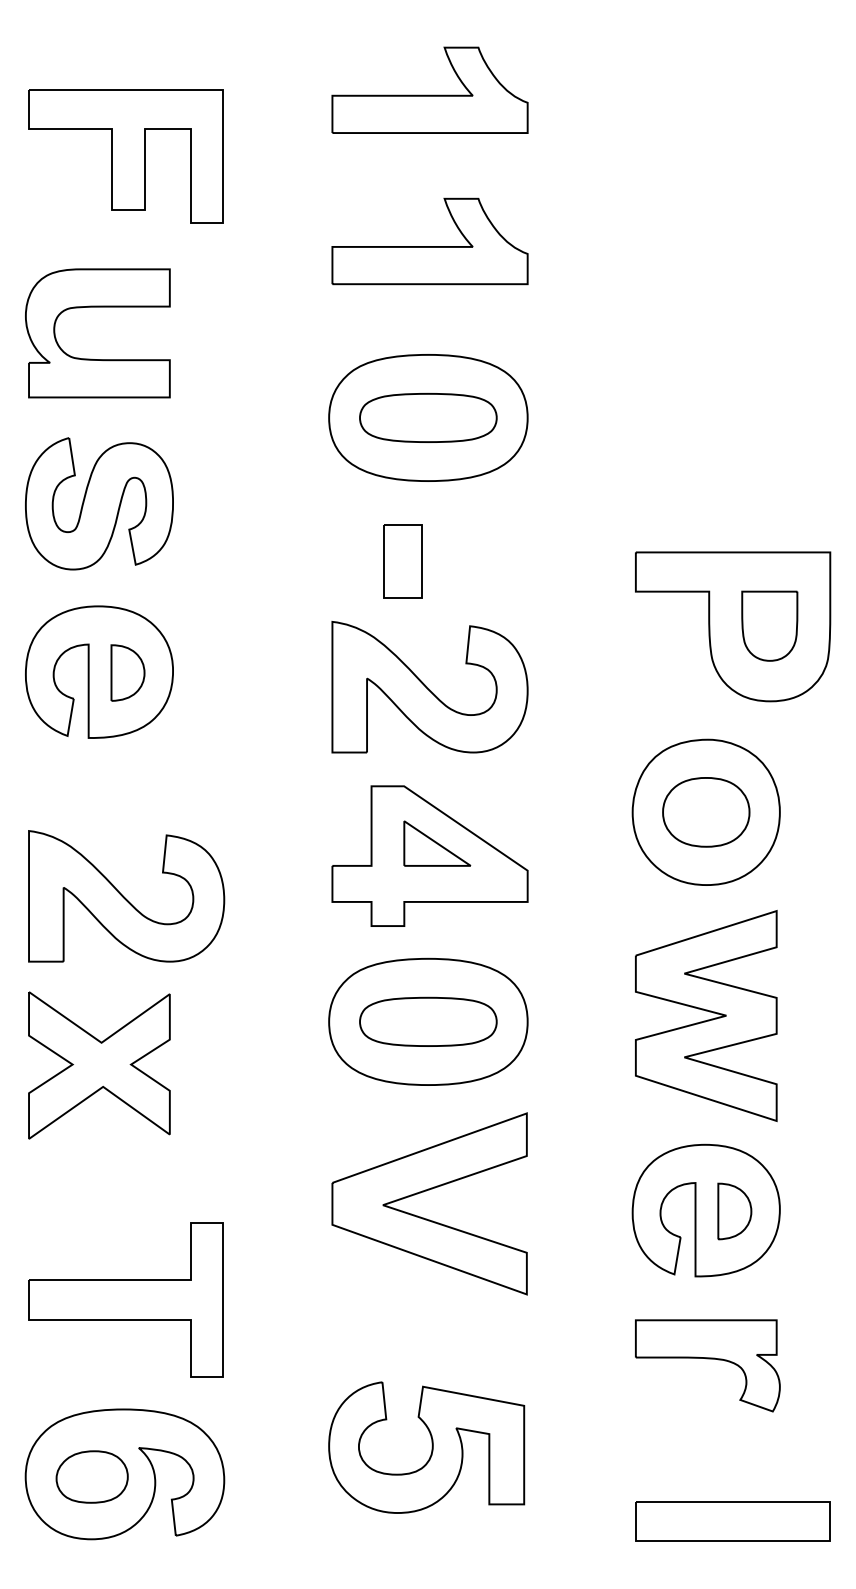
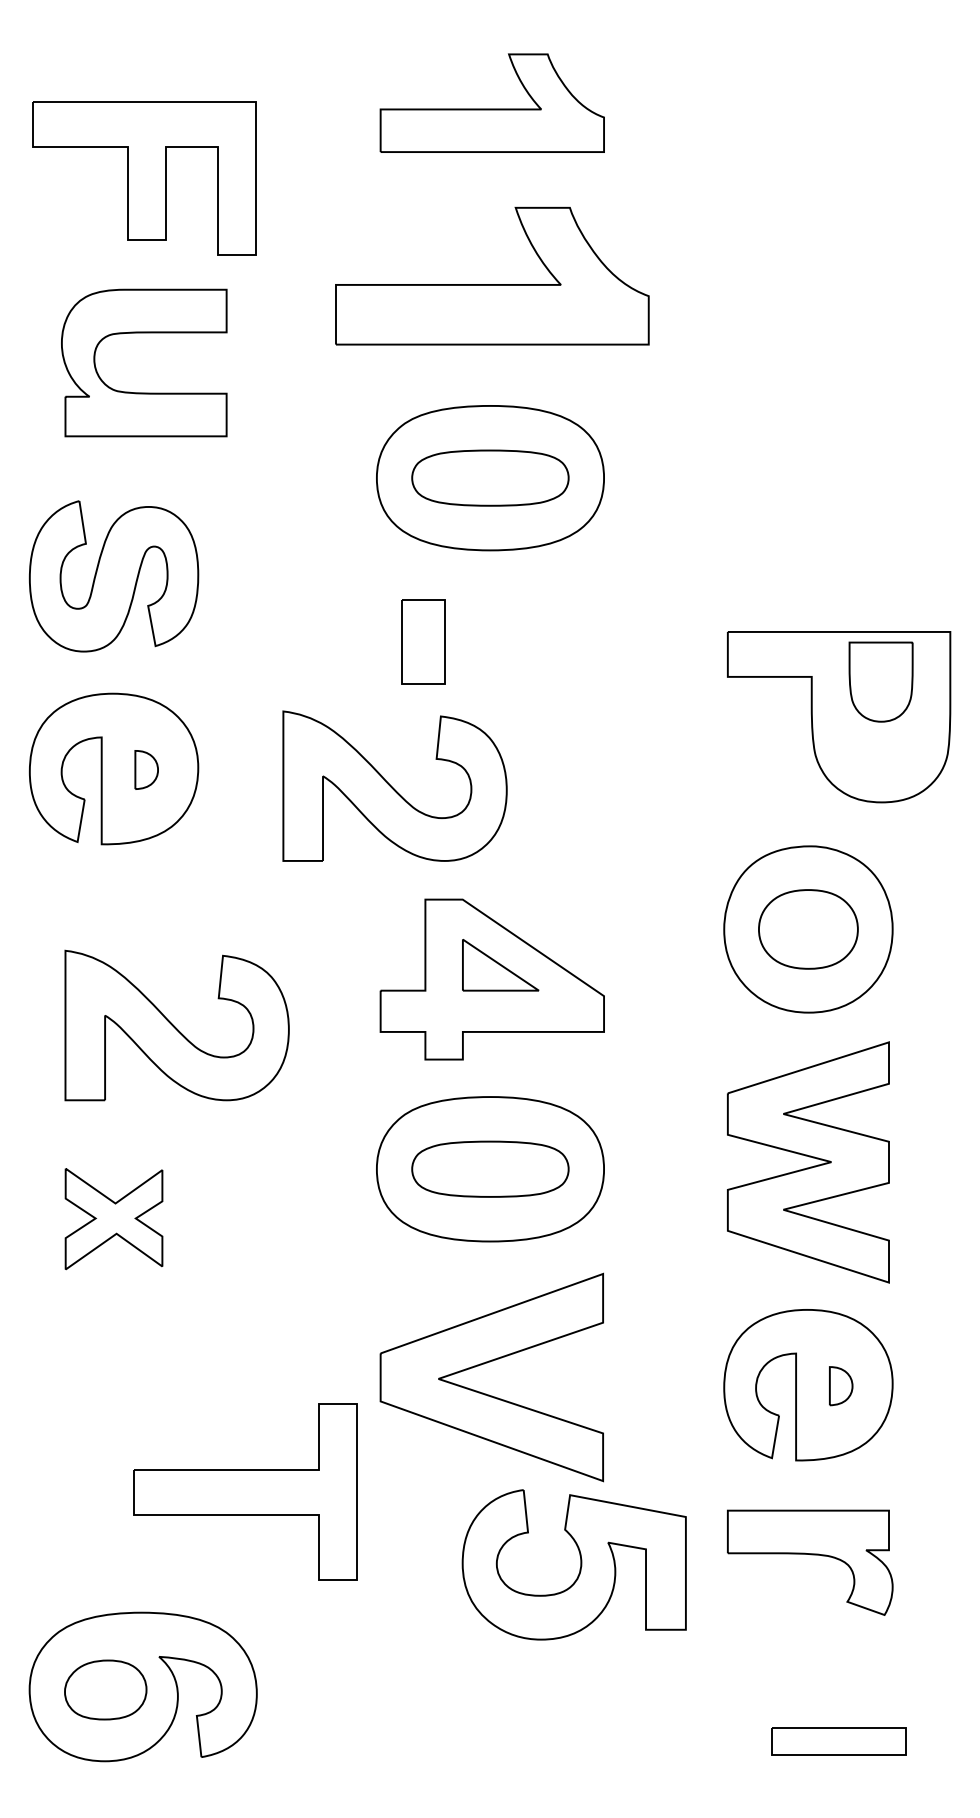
part: (429, 241) -> (491, 276), size x1.4
part: (91, 358) -> (136, 391), moved
part: (402, 561) -> (423, 642), moved
part: (769, 625) -> (880, 681), moved
part: (127, 672) -> (146, 769), size x0.6
part: (429, 687) -> (394, 786), moved
part: (126, 896) -> (177, 1025), moved
part: (99, 1065) -> (114, 1219), size x0.6
part: (734, 1211) -> (840, 1386), size x0.6
part: (125, 1299) -> (244, 1491), moved
part: (426, 1447) -> (574, 1564), moved
part: (732, 1521) -> (838, 1740), size x0.6

